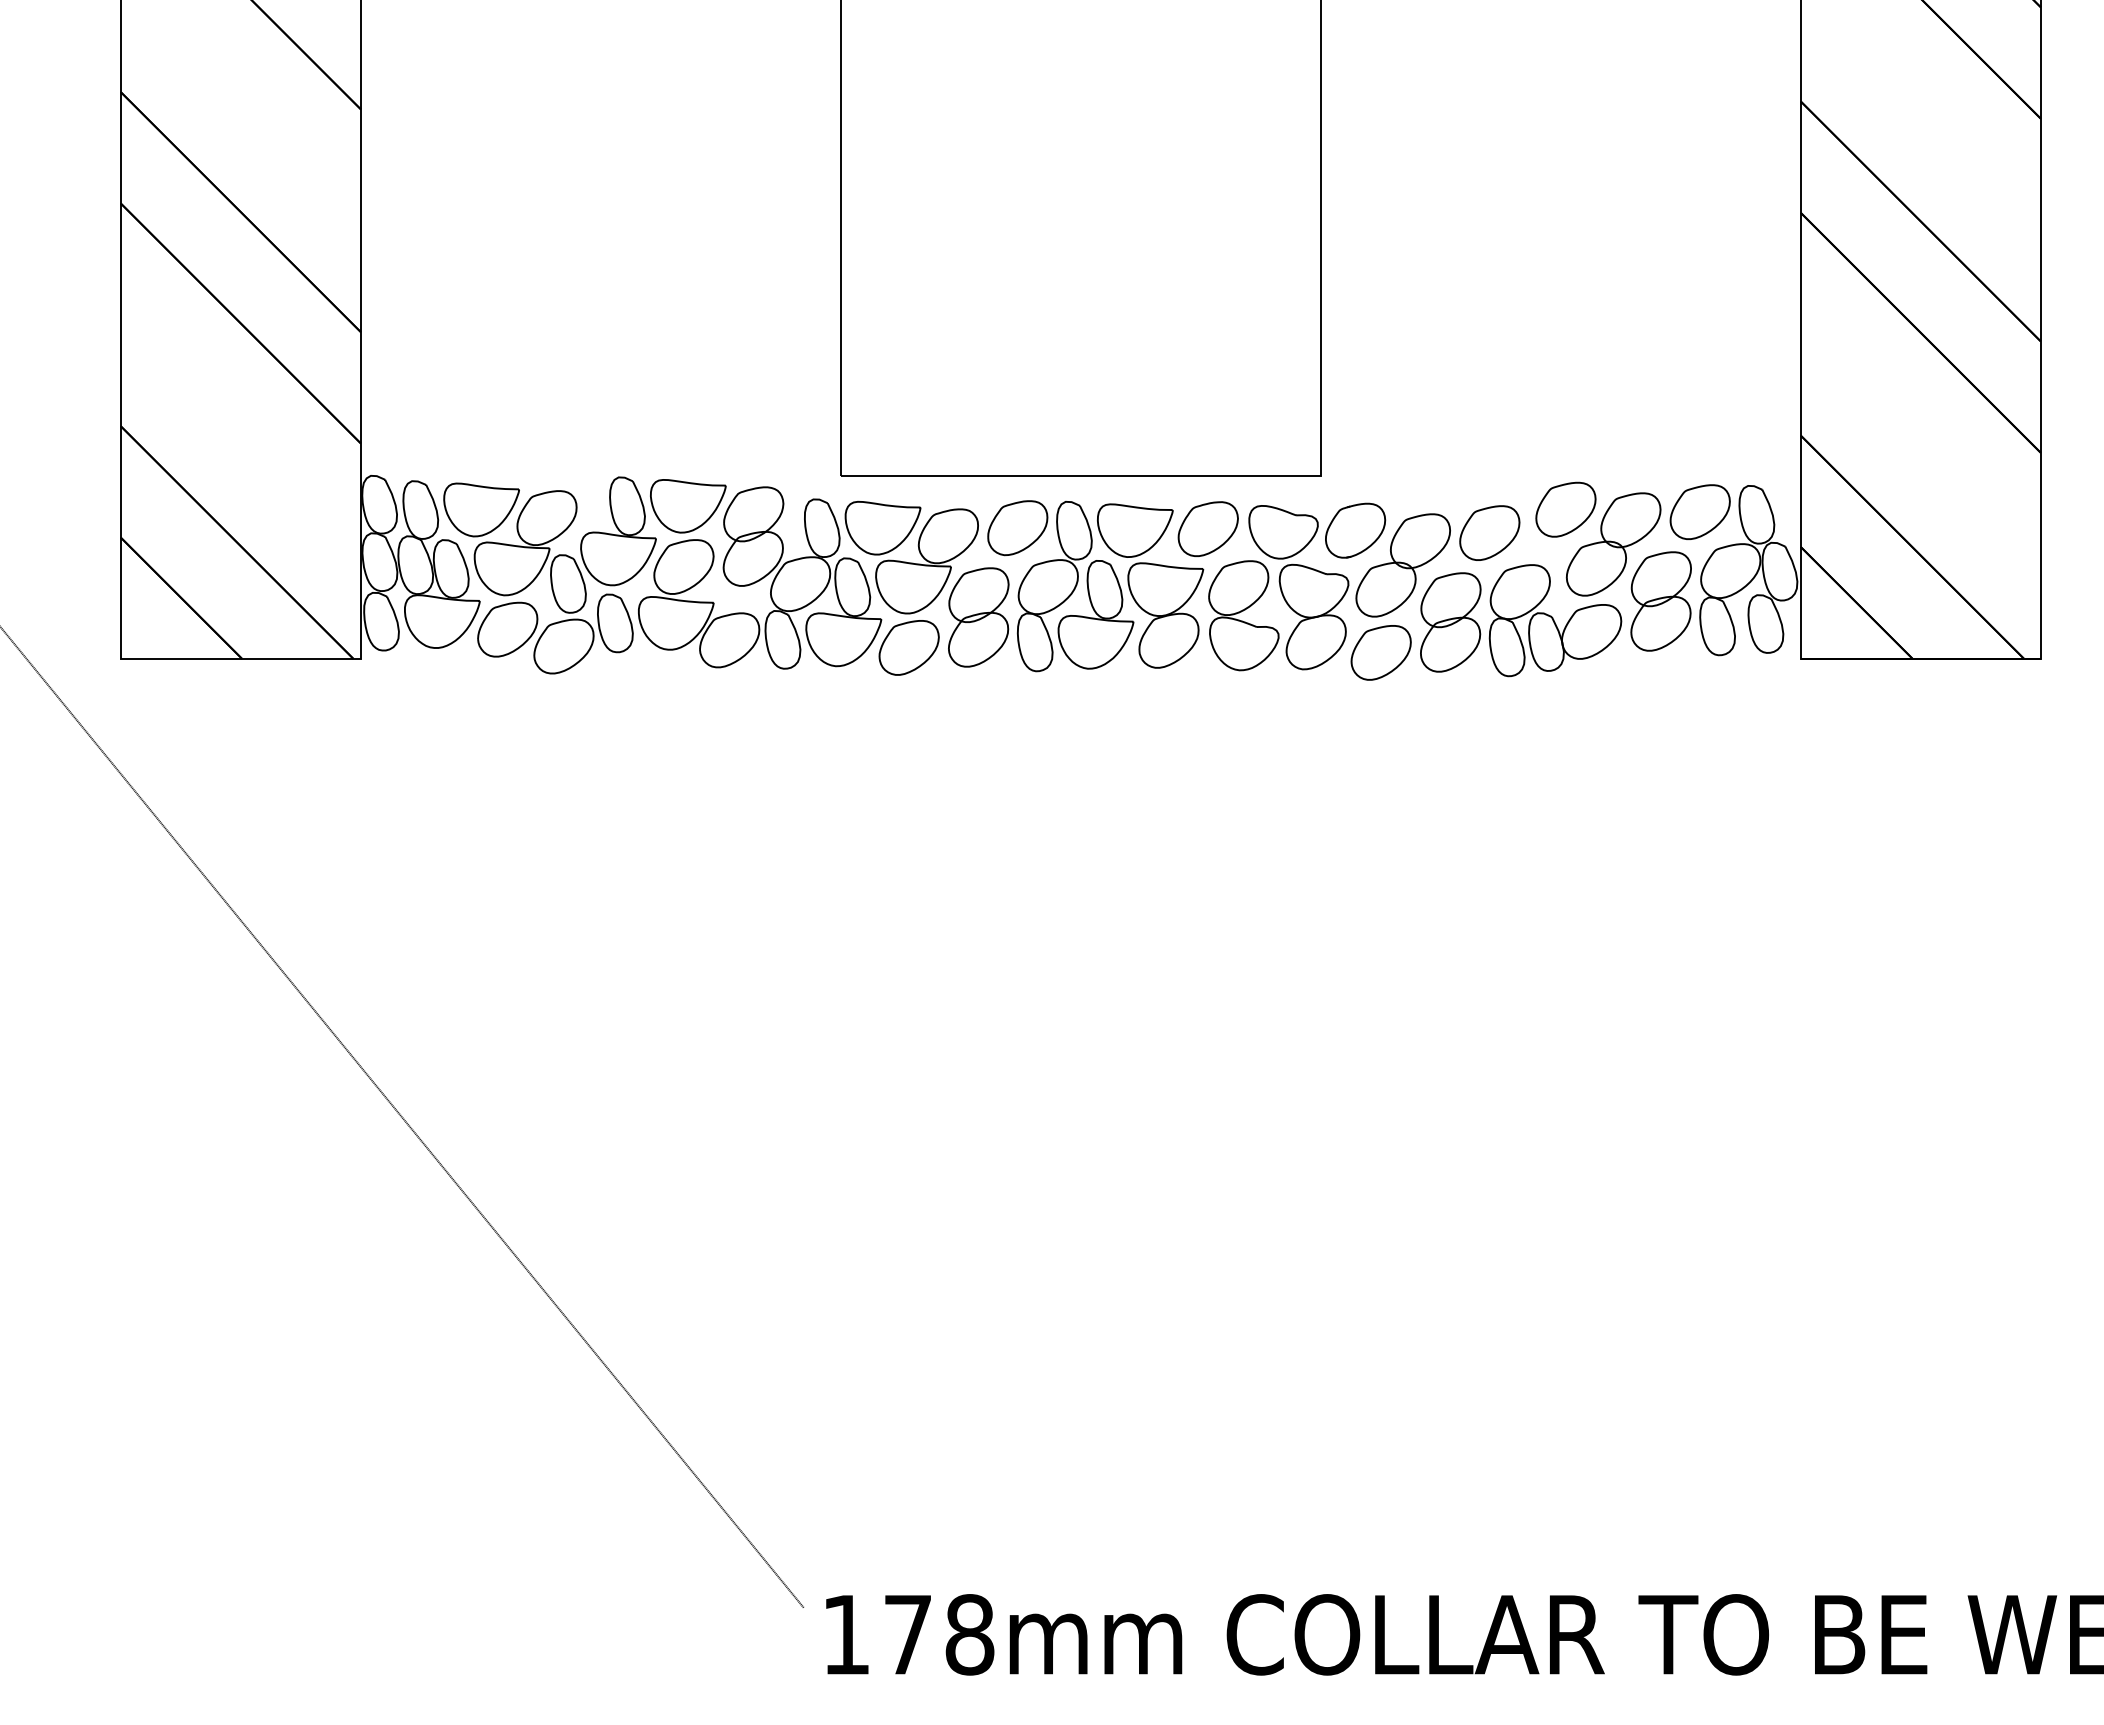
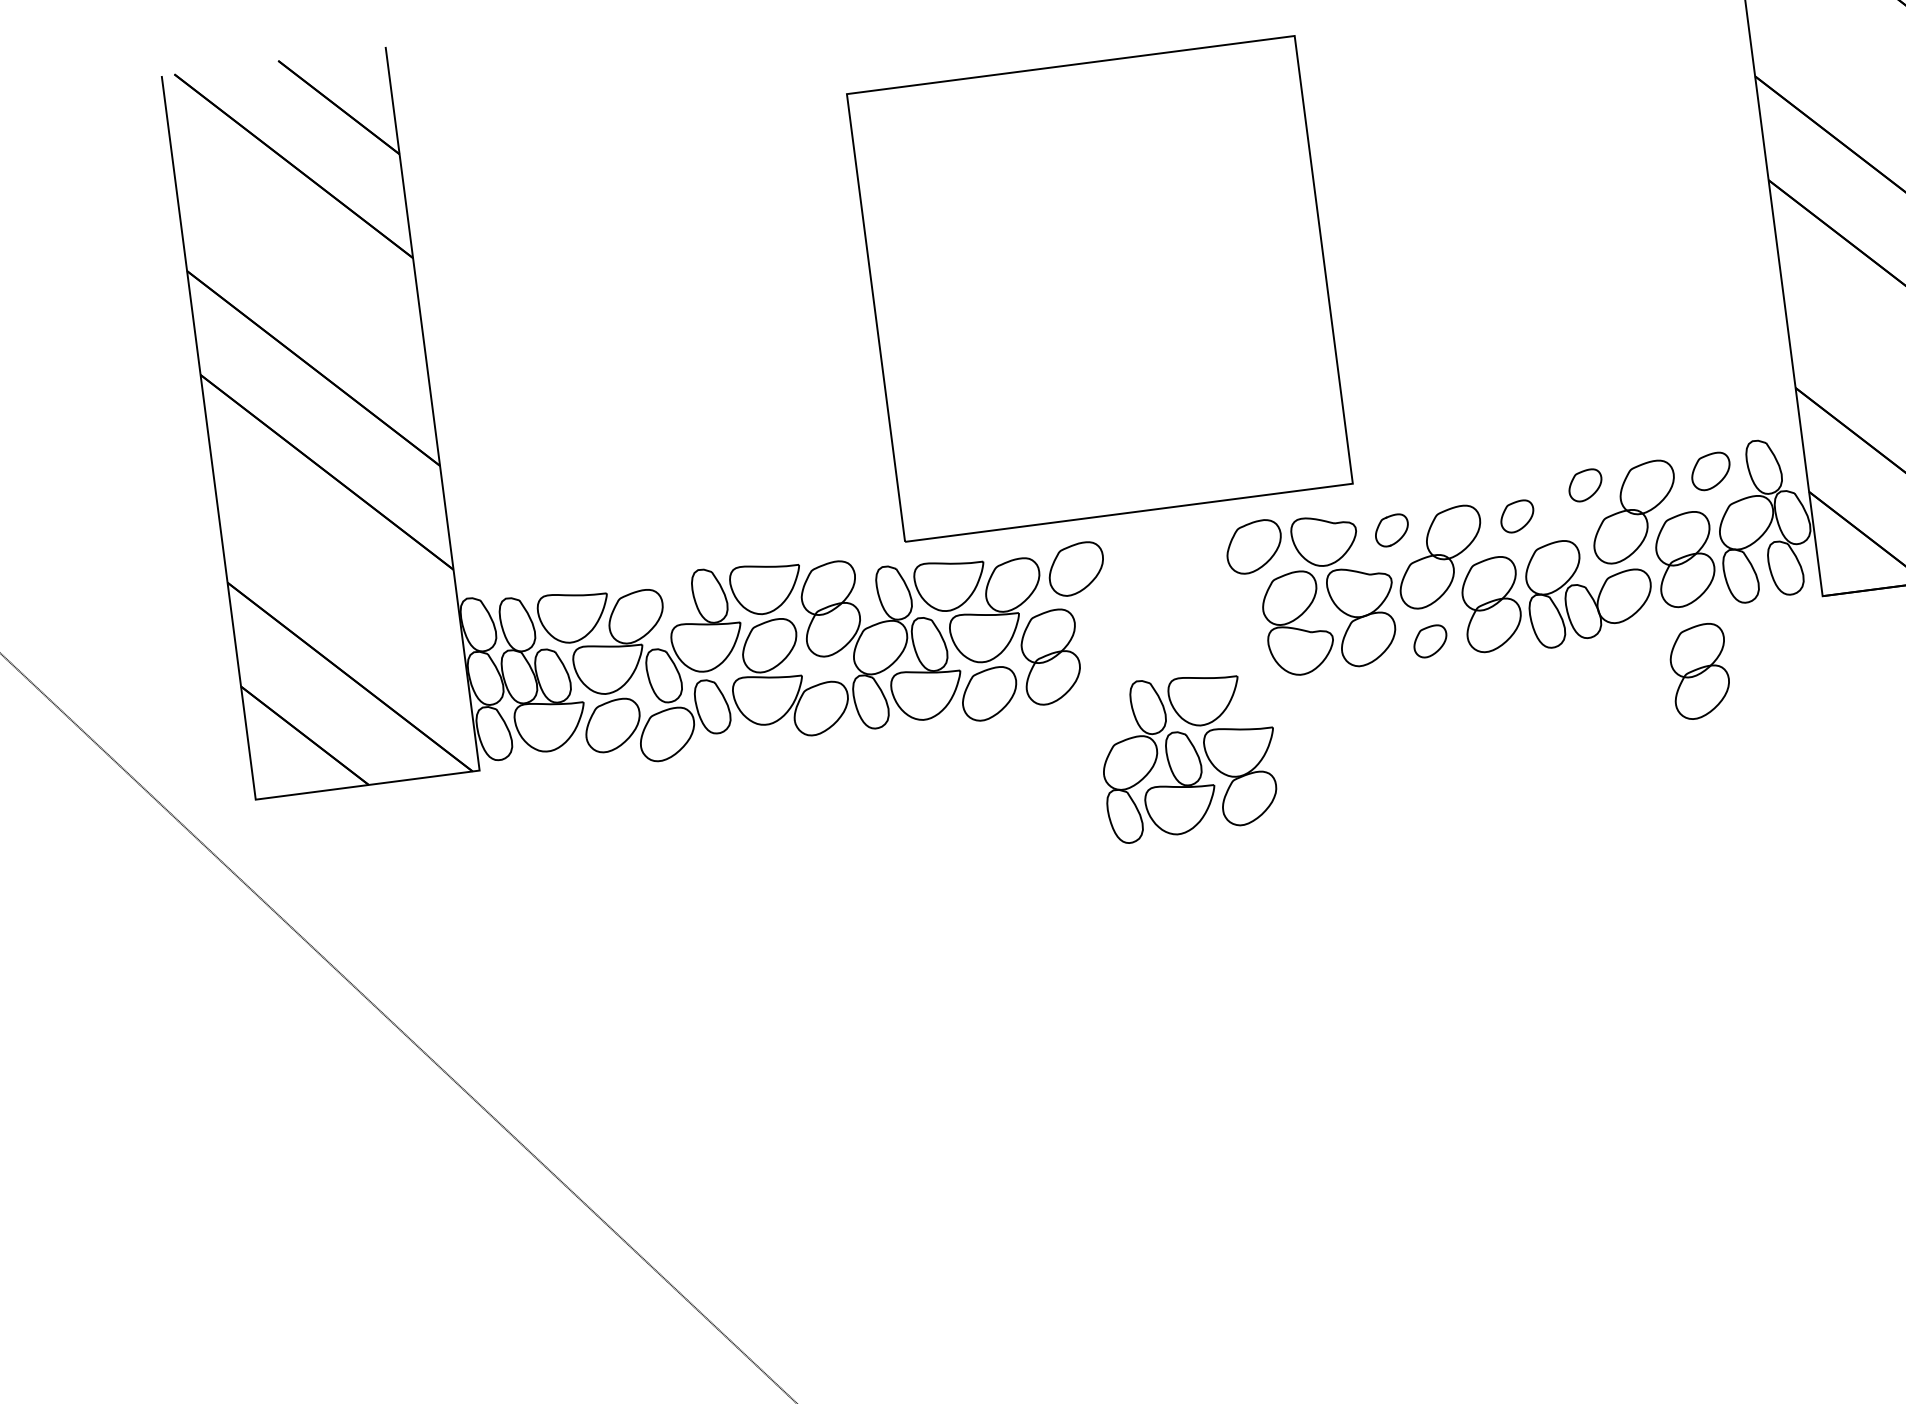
part: (1565, 509) -> (1585, 485), size x0.6
part: (1699, 511) -> (1710, 470), size x0.7
part: (1355, 530) -> (1391, 530), size x0.6
part: (1489, 532) -> (1516, 516), size x0.6
part: (1110, 586) -> (1188, 754), moved
part: (1380, 652) -> (1429, 641), size x0.6
part: (1660, 721) -> (1699, 671), added

